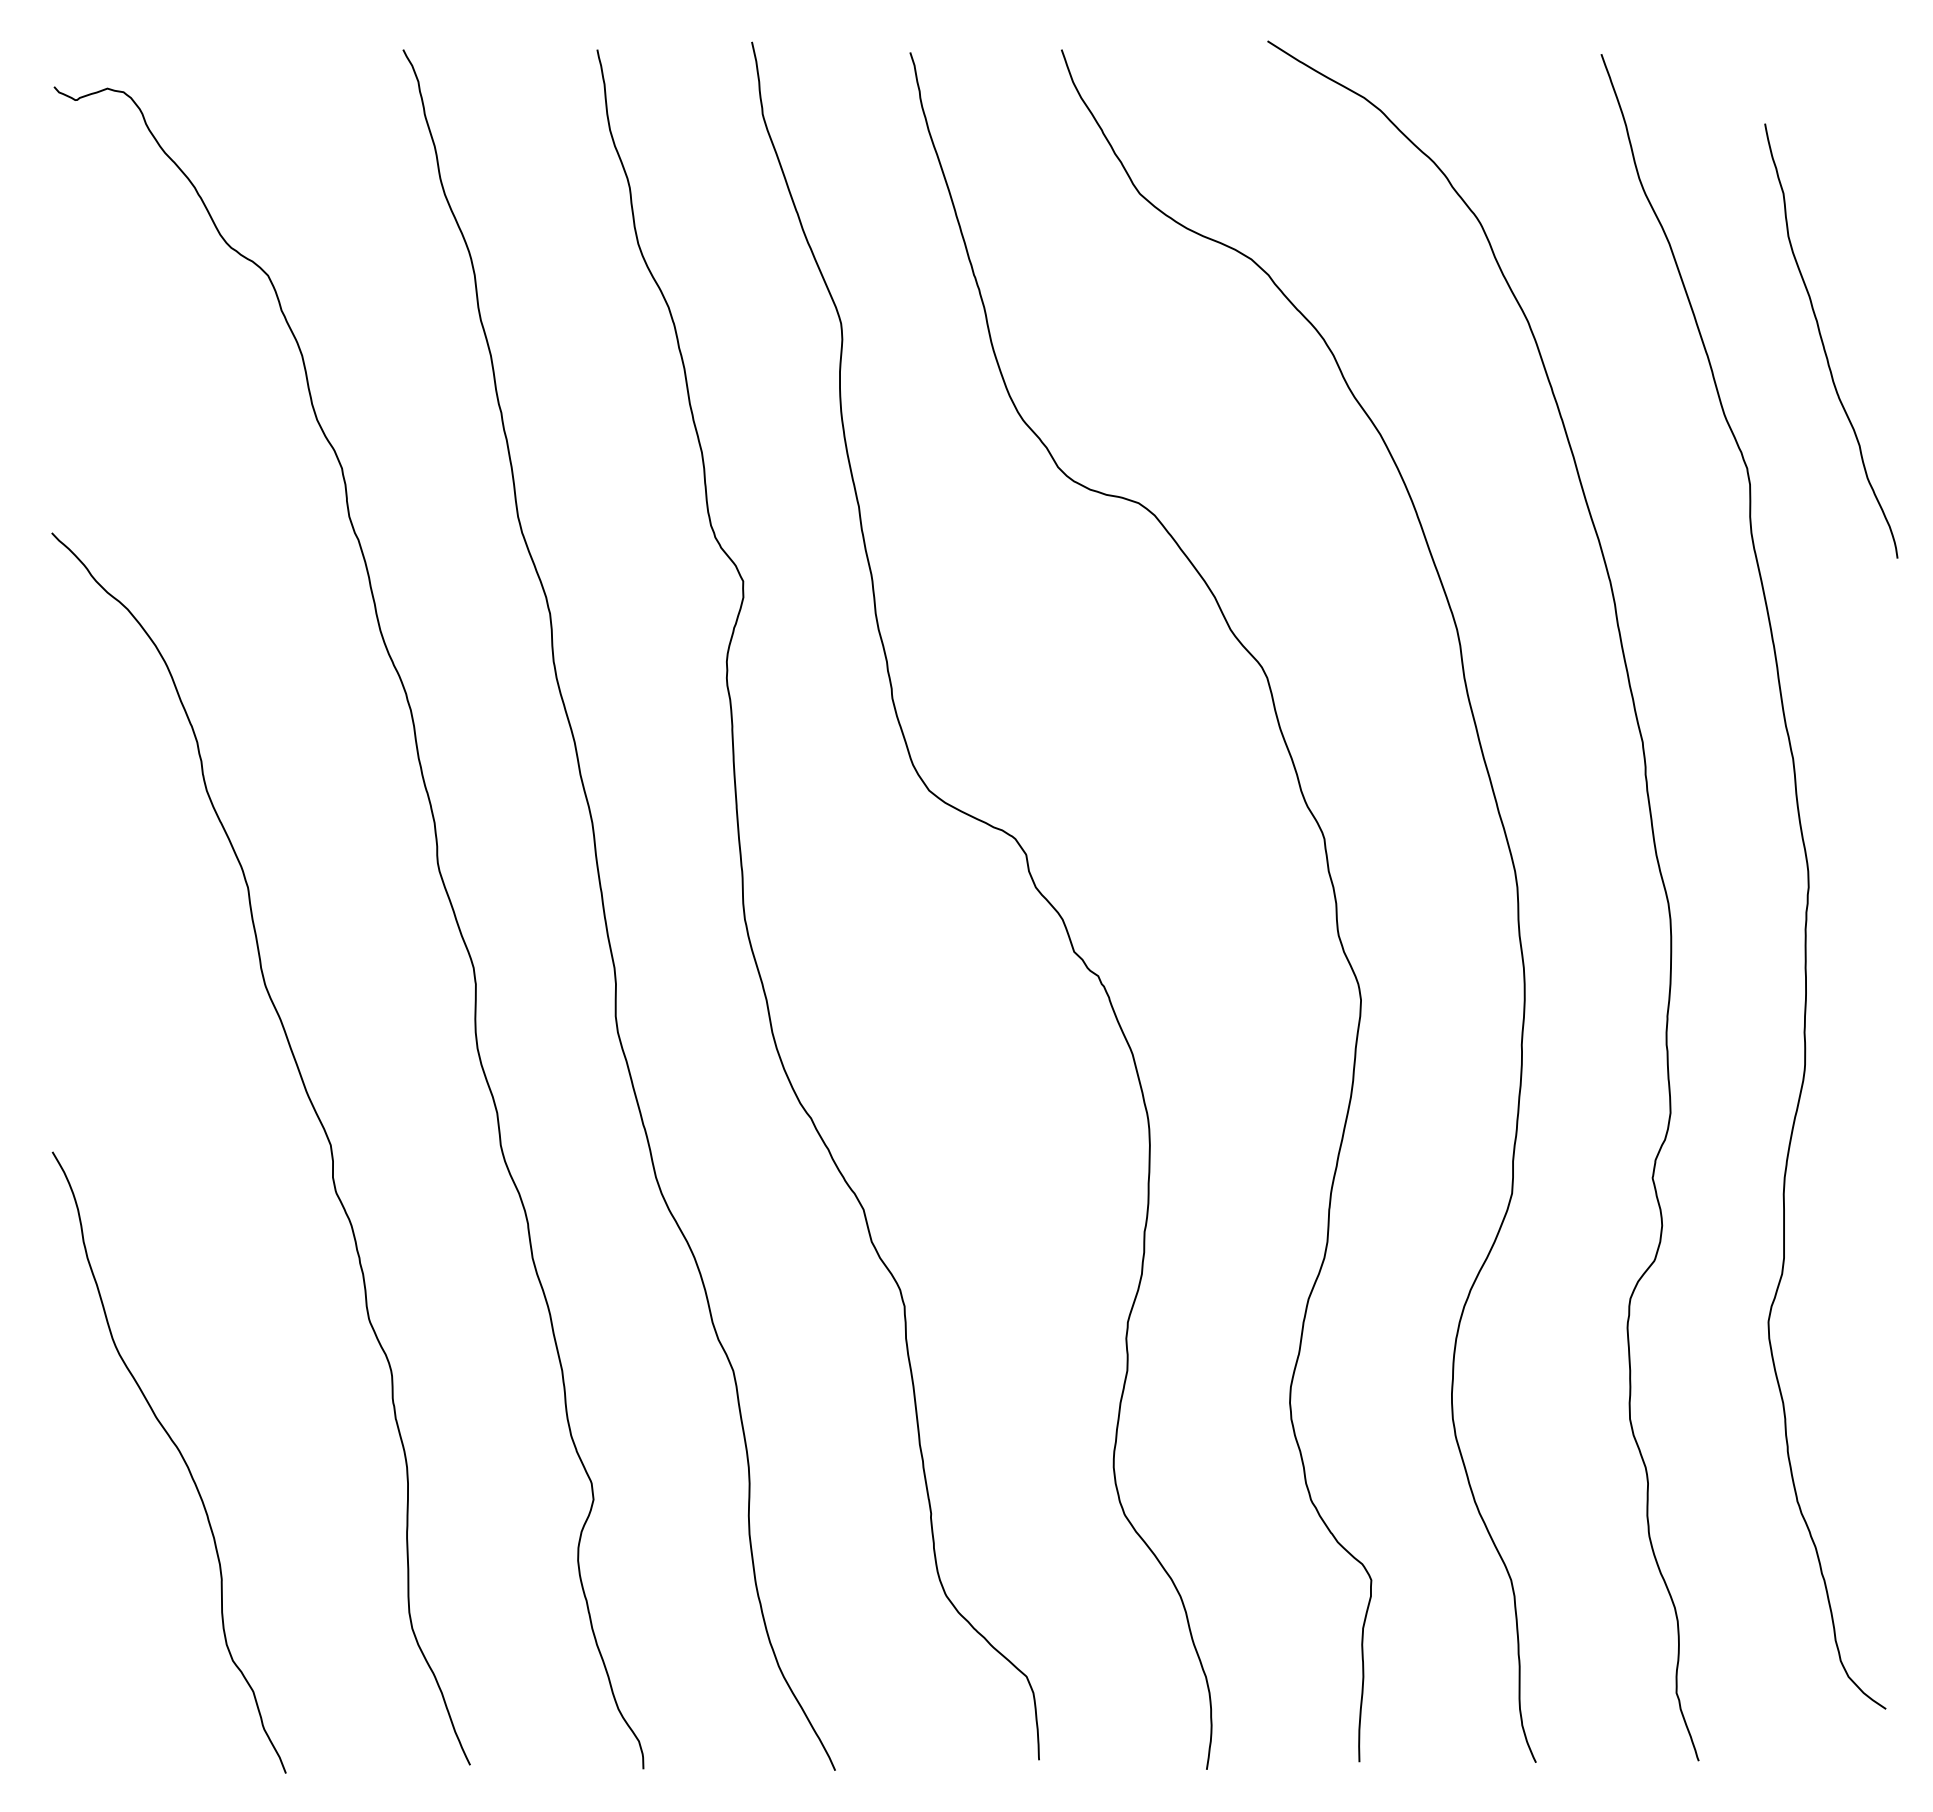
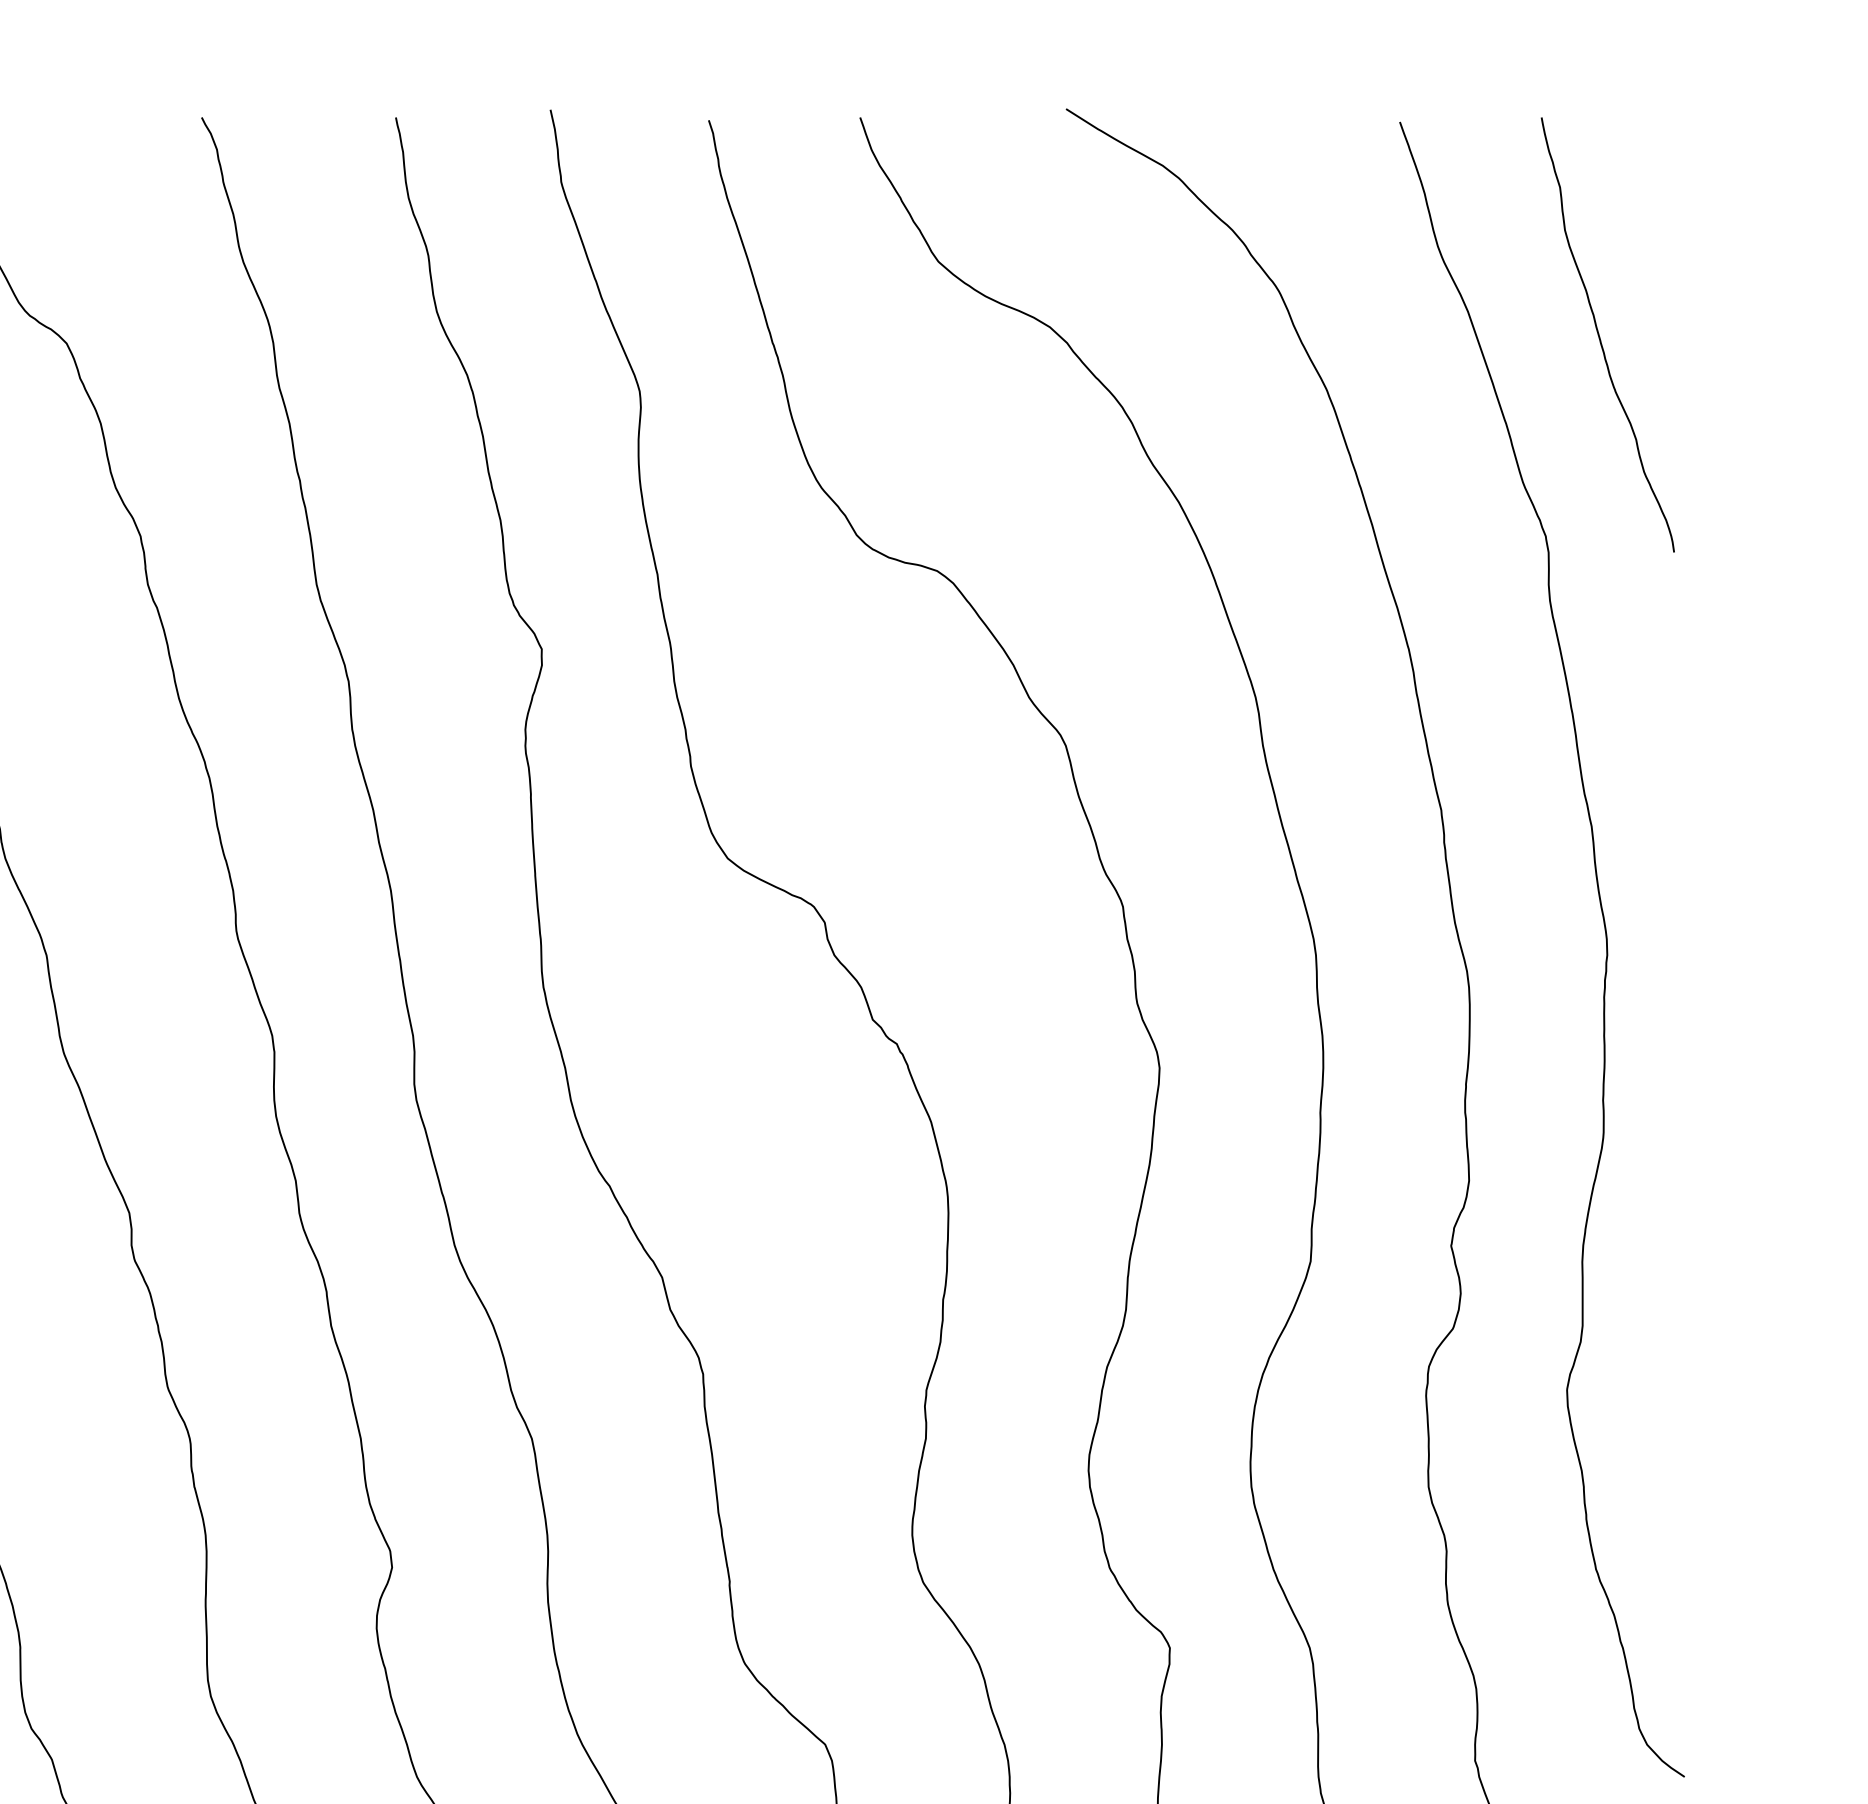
curve: (1823, 341) -> (1600, 335), moved

